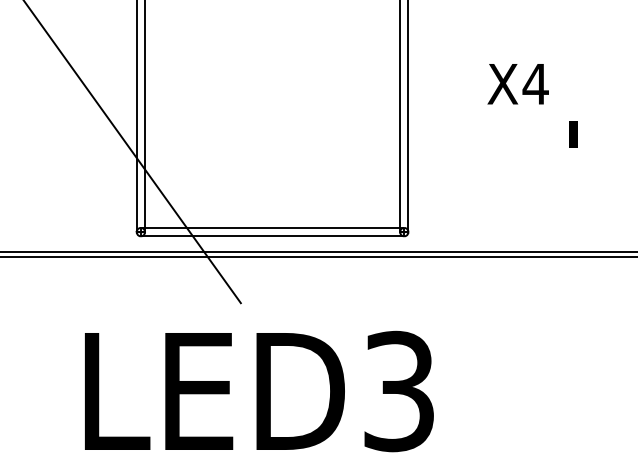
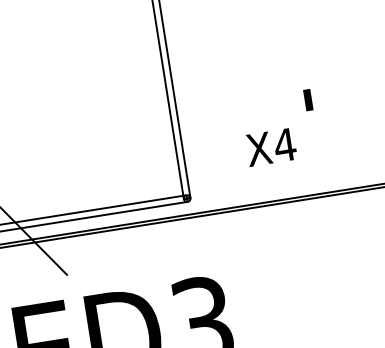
text: (517, 84) -> (270, 147), moved

